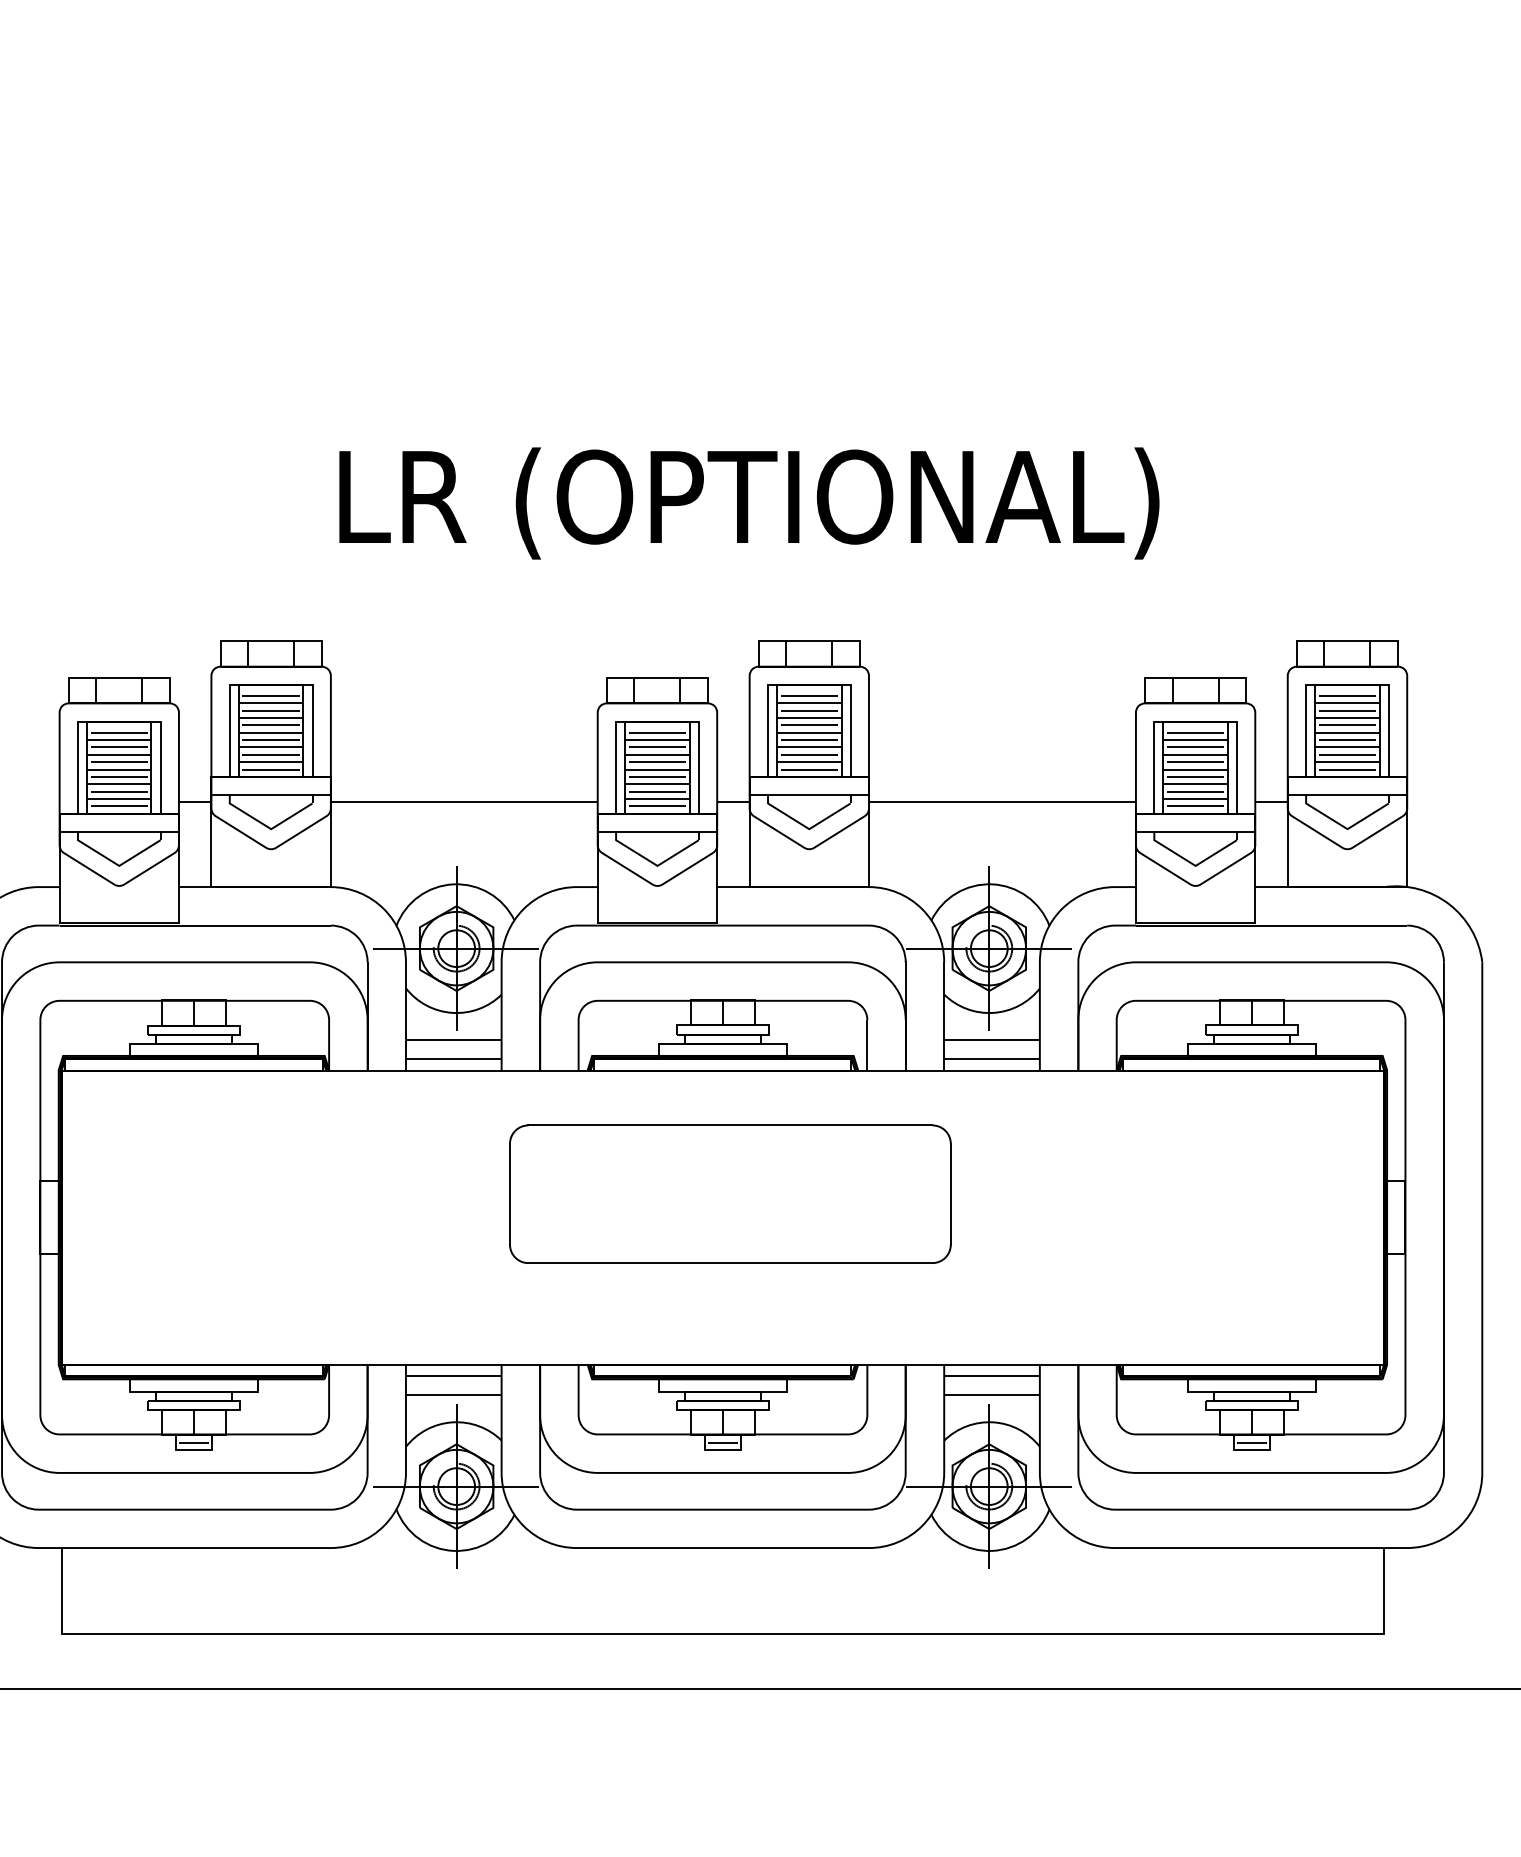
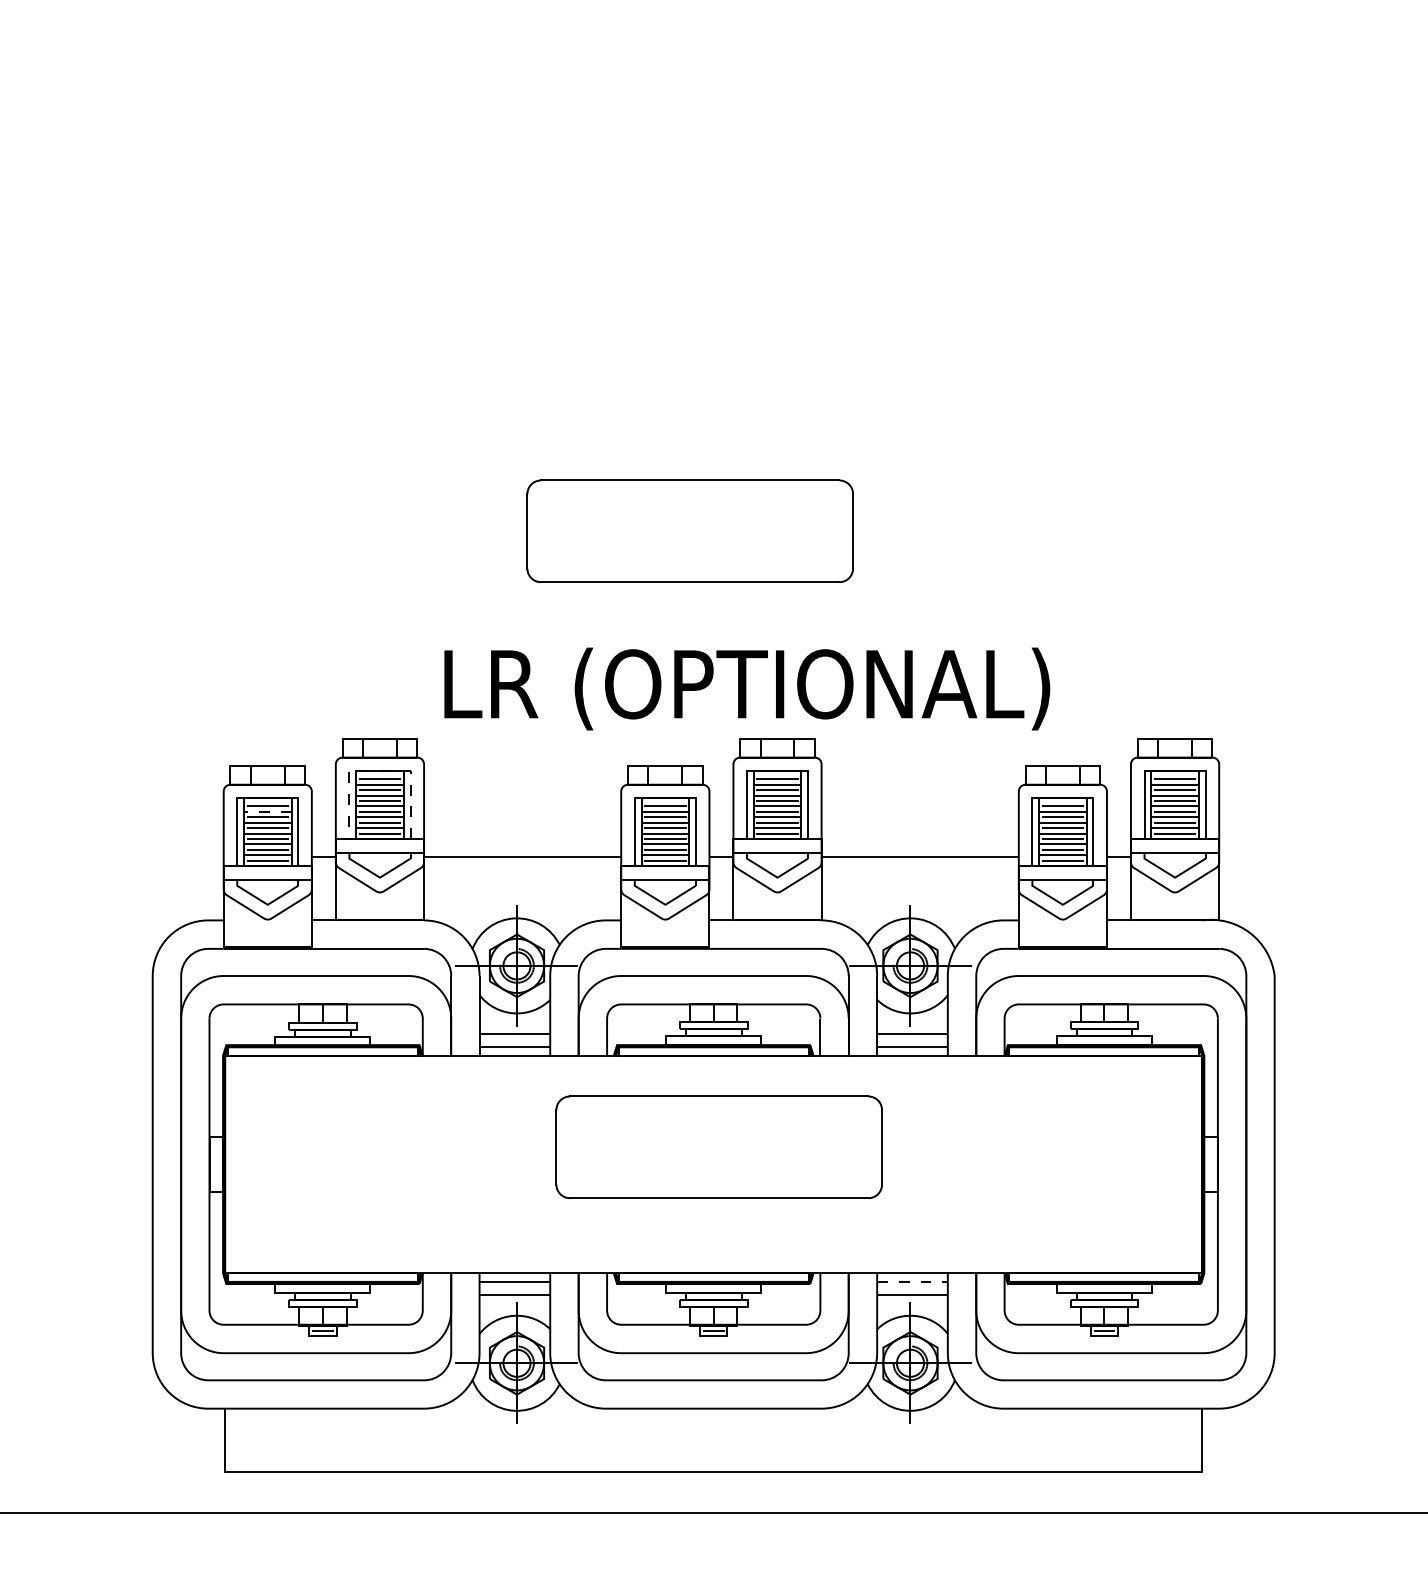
part: (690, 360) -> (689, 531), added
text: (749, 502) -> (747, 688), moved
line: (270, 685) -> (379, 771), solid -> dashed
line: (118, 739) -> (267, 811), solid -> dashed
line: (992, 1375) -> (912, 1281), solid -> dashed

